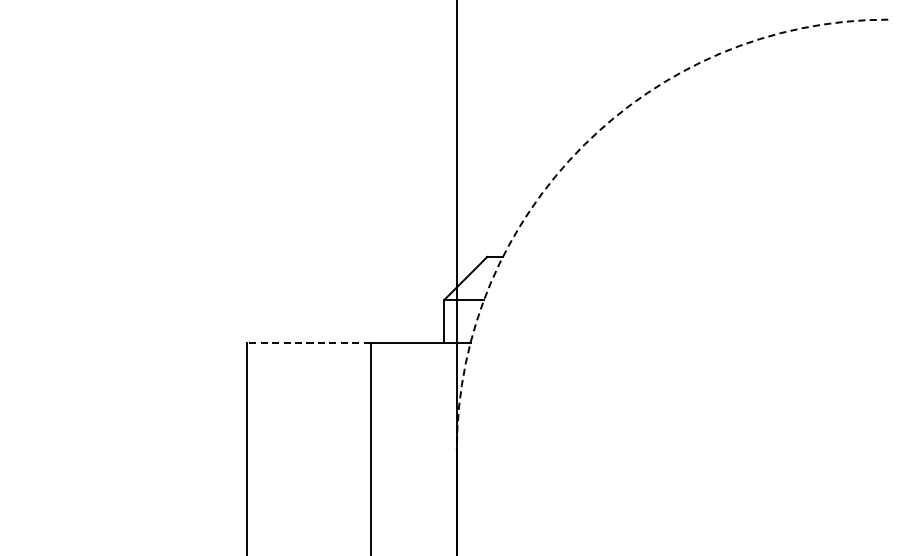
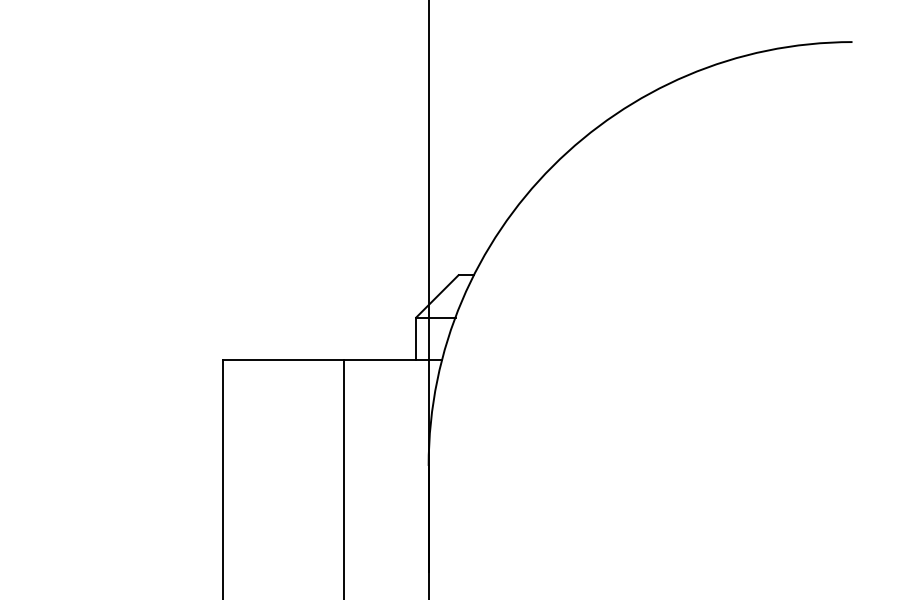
arc: (582, 146) -> (552, 166), dashed -> solid
line: (309, 342) -> (283, 359), dashed -> solid

